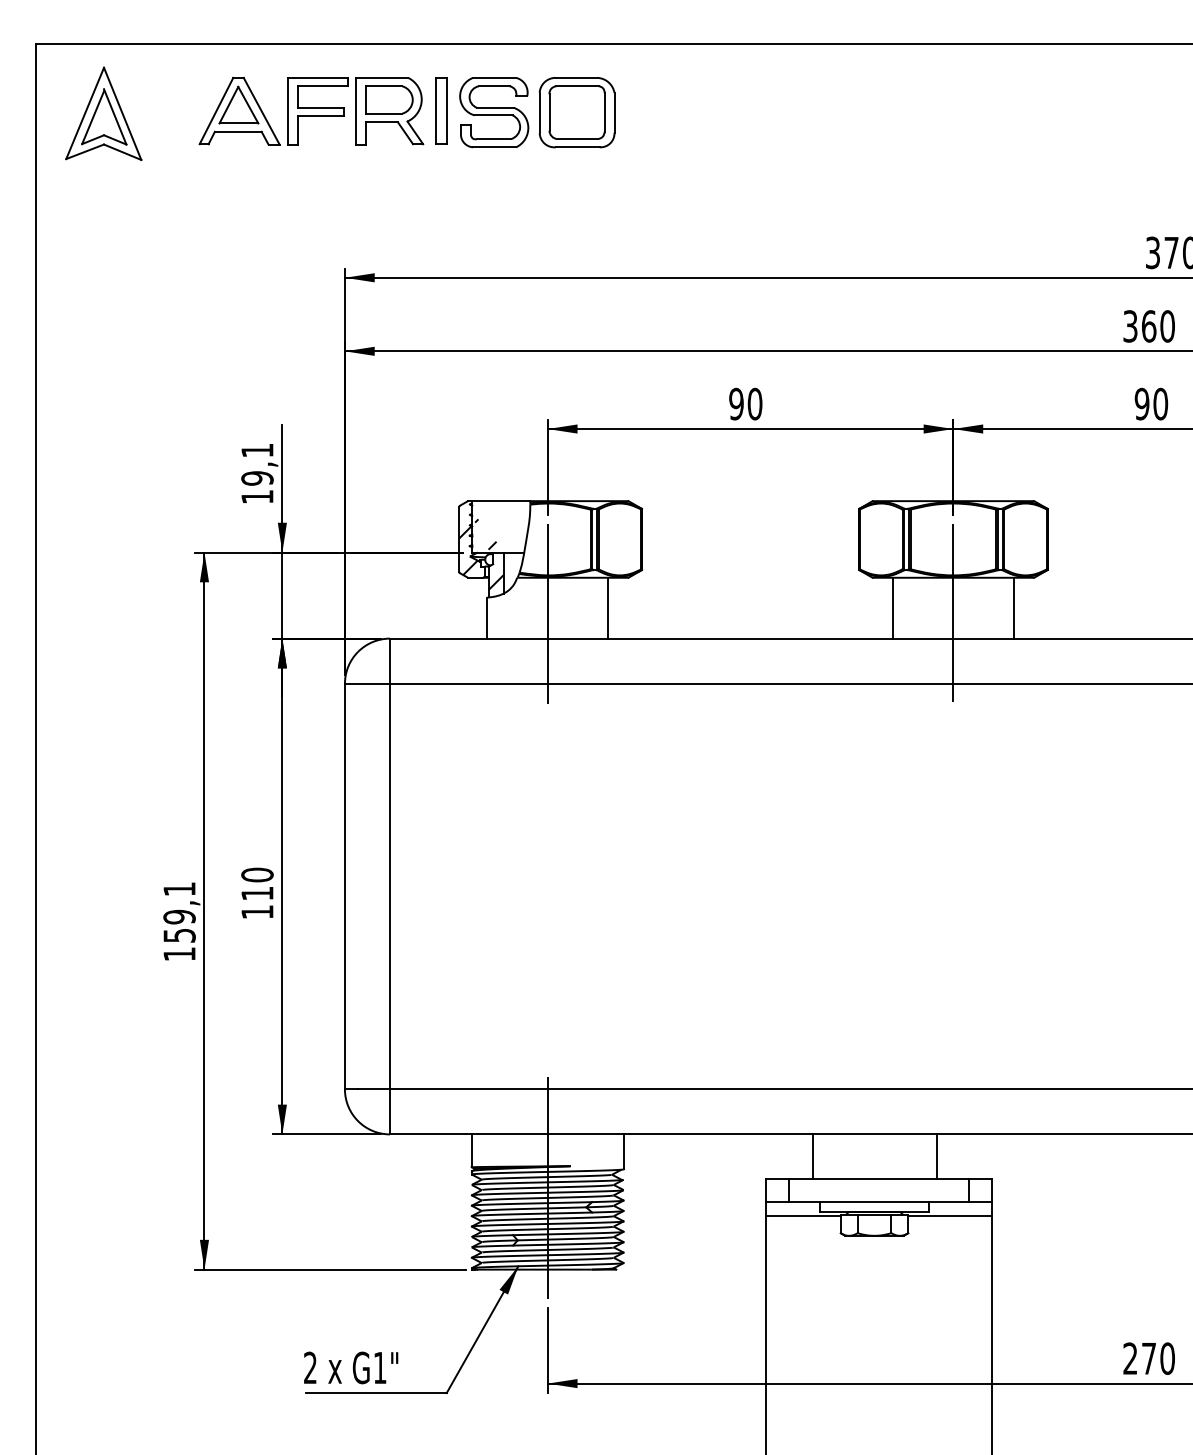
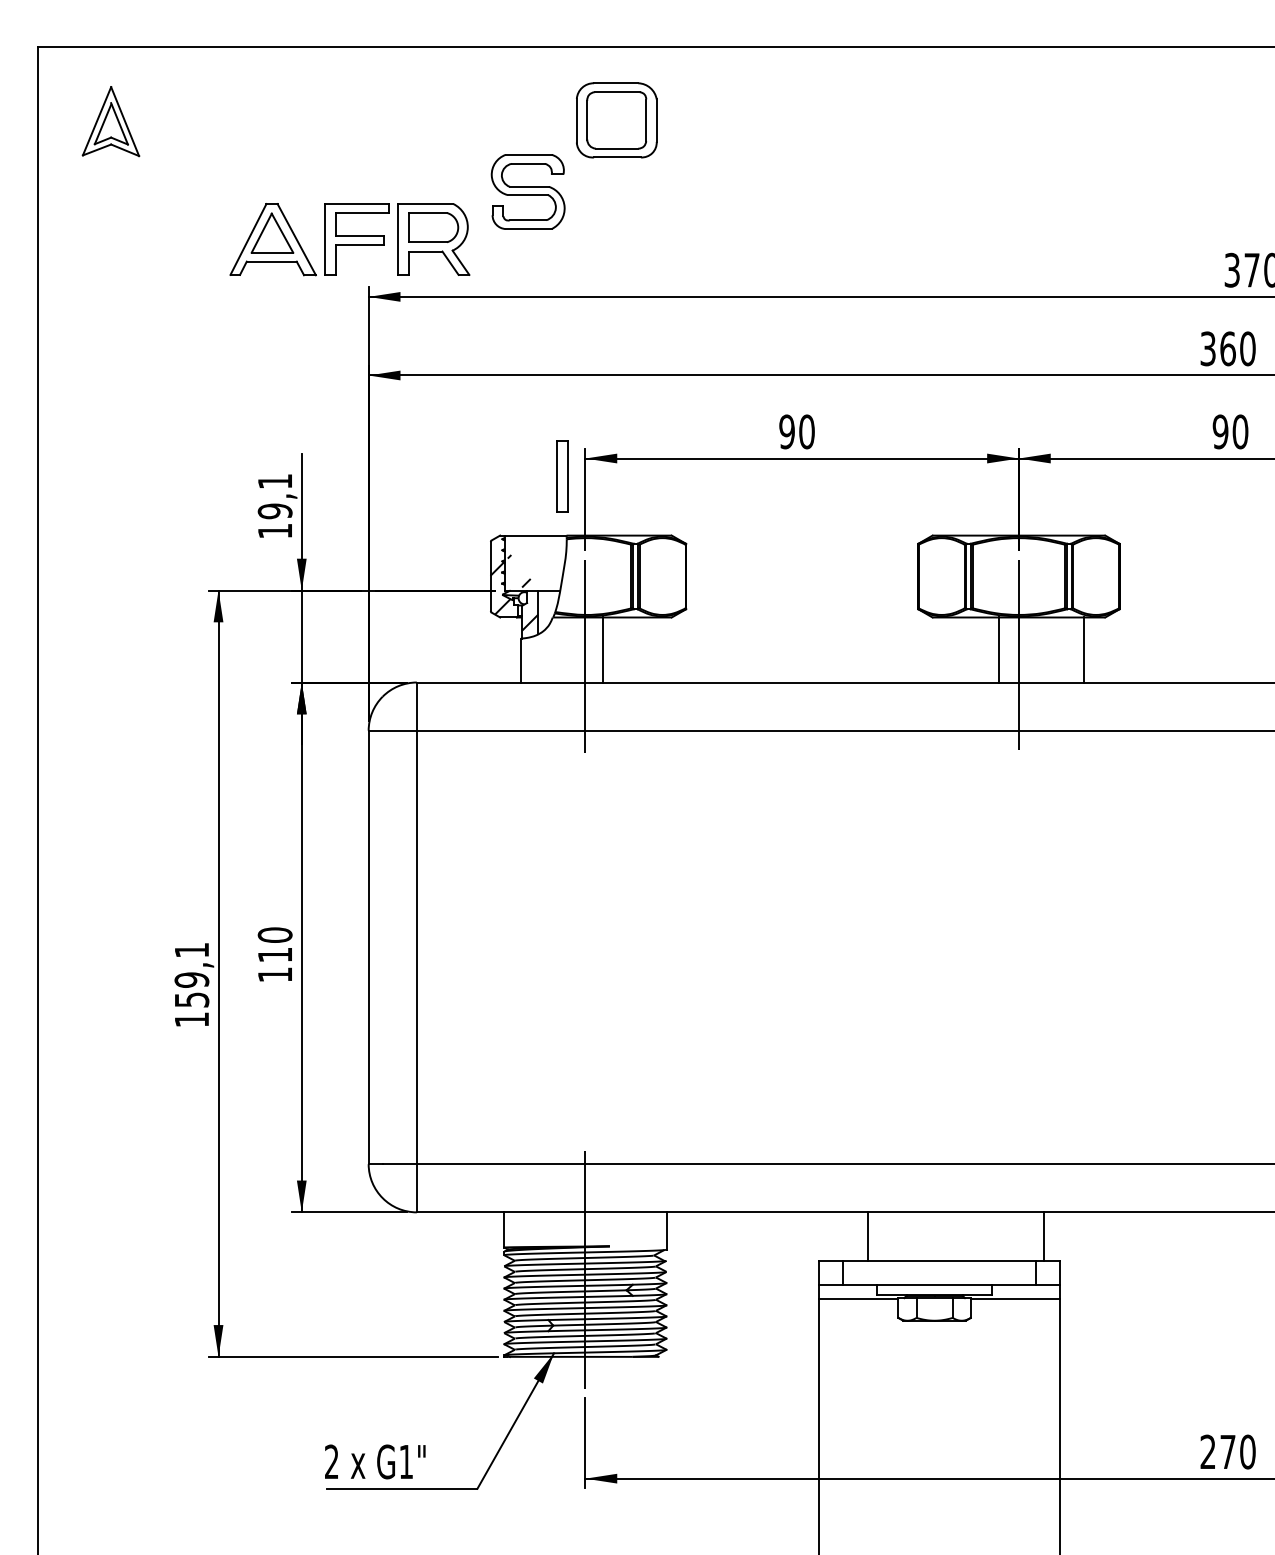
part: (441, 110) -> (562, 476), moved
part: (311, 111) -> (350, 239), moved
part: (494, 112) -> (528, 191), moved
part: (103, 113) -> (110, 121), size x0.7
line: (608, 607) -> (603, 649), moved
line: (892, 607) -> (998, 649), moved
line: (936, 1156) -> (1043, 1235), moved

